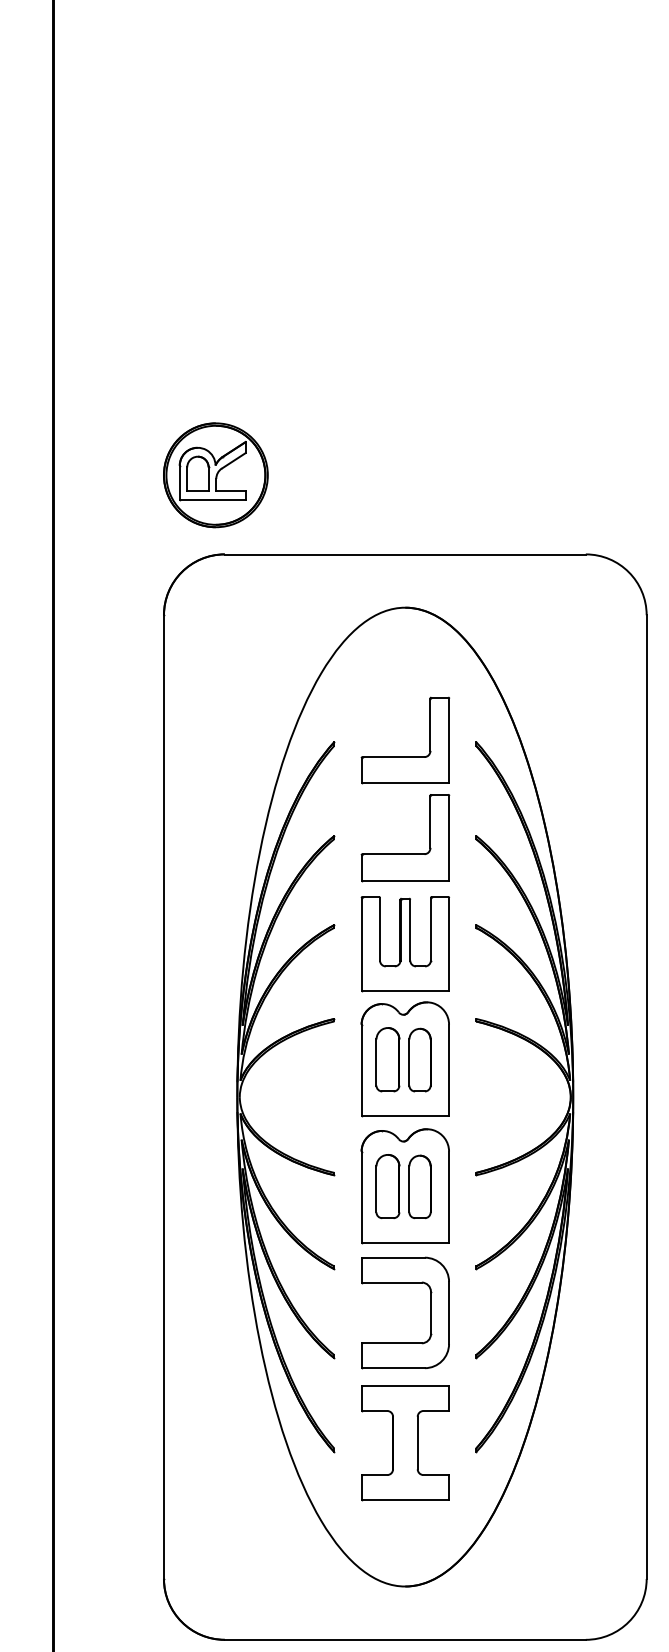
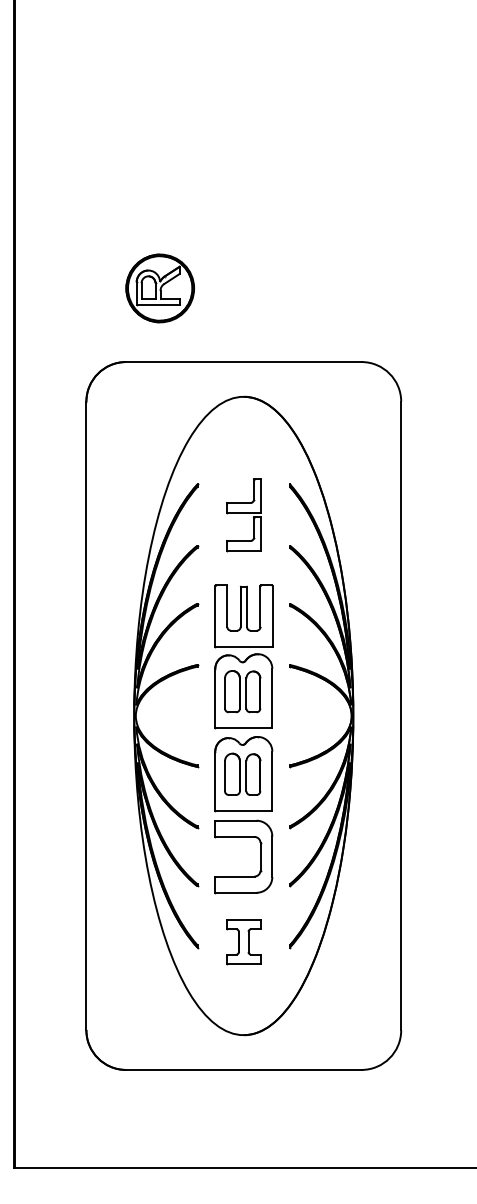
part: (214, 475) -> (159, 288), moved
part: (404, 789) -> (243, 515), size x0.6
part: (404, 1444) -> (243, 942), size x0.6

